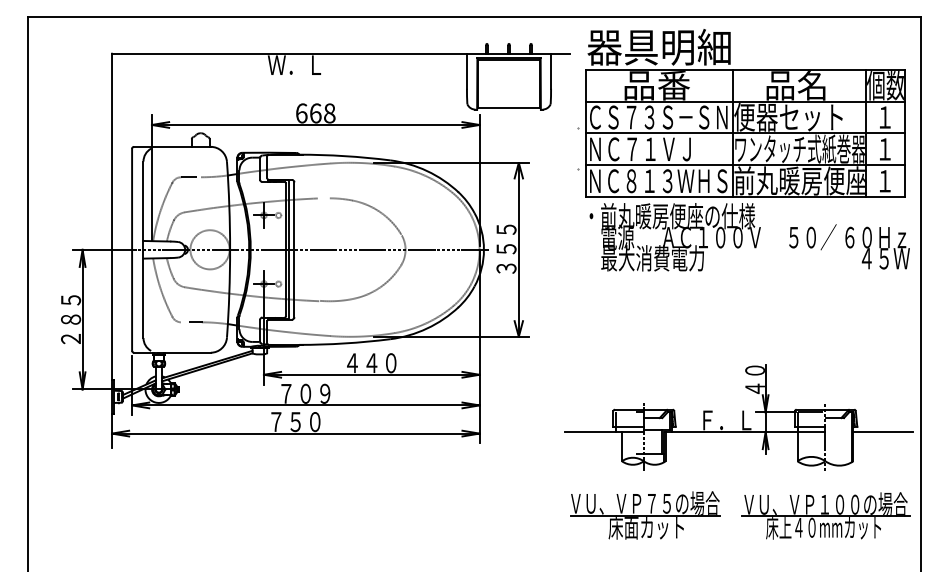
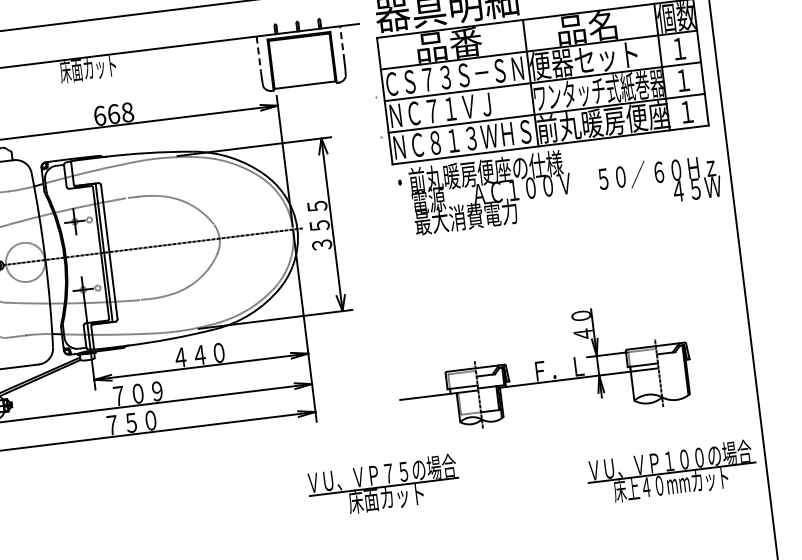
text: (295, 64) -> (87, 68), Ｗ．Ｌ -> 床面カット
line: (466, 71) -> (258, 54), solid -> dashed
line: (551, 71) -> (342, 43), solid -> dashed
line: (883, 431) -> (716, 360), removed
part: (645, 515) -> (383, 486), moved
part: (825, 515) -> (671, 471), moved

